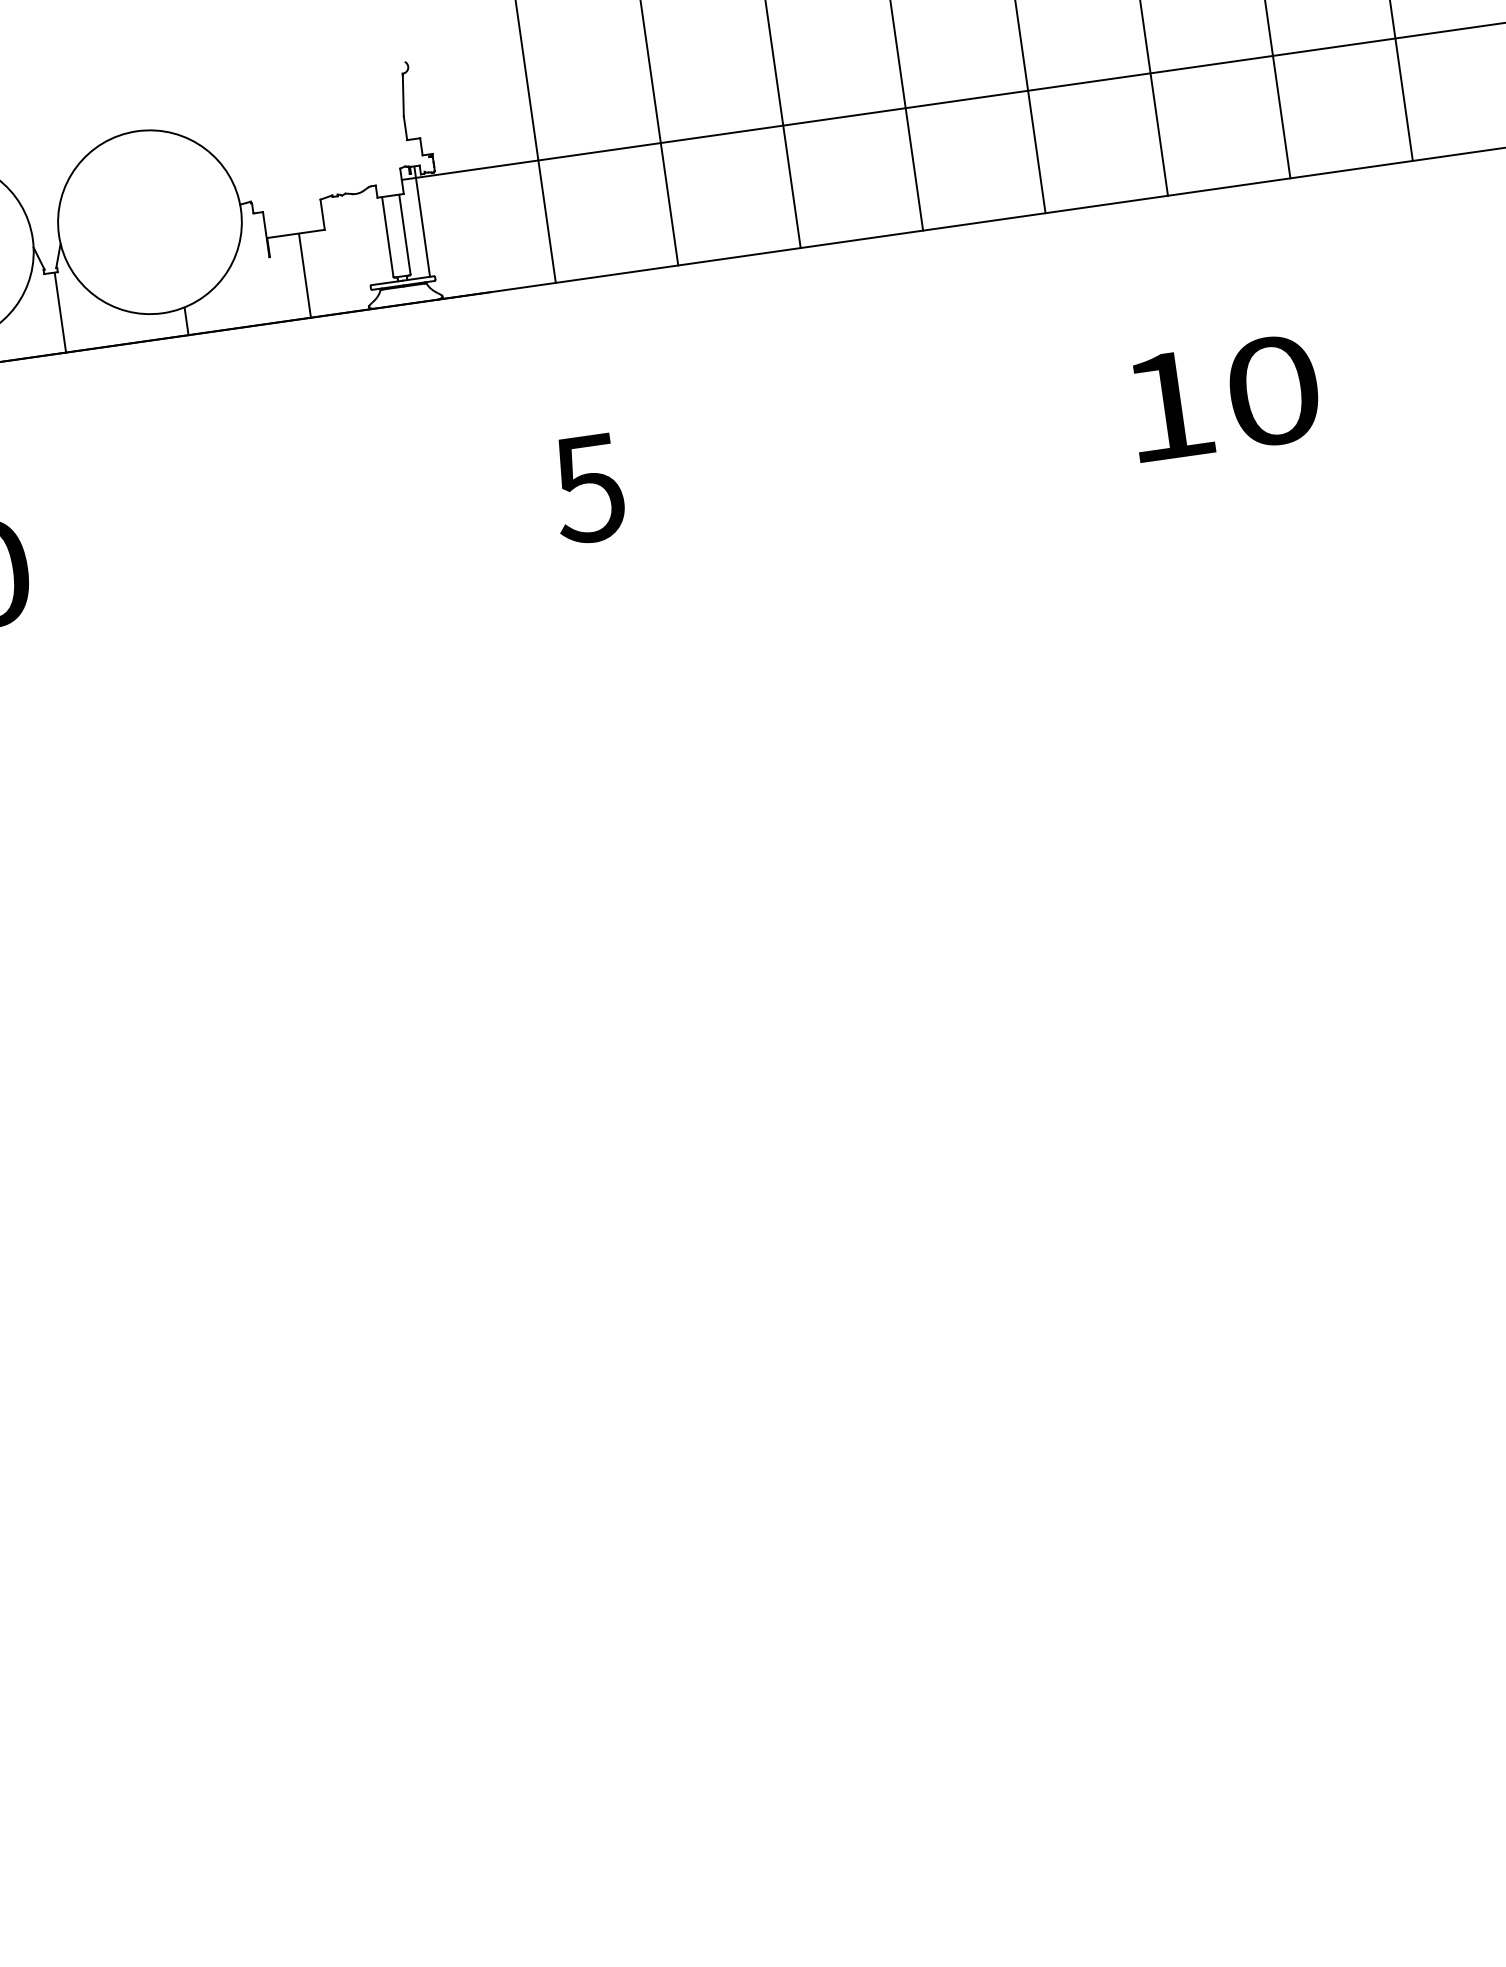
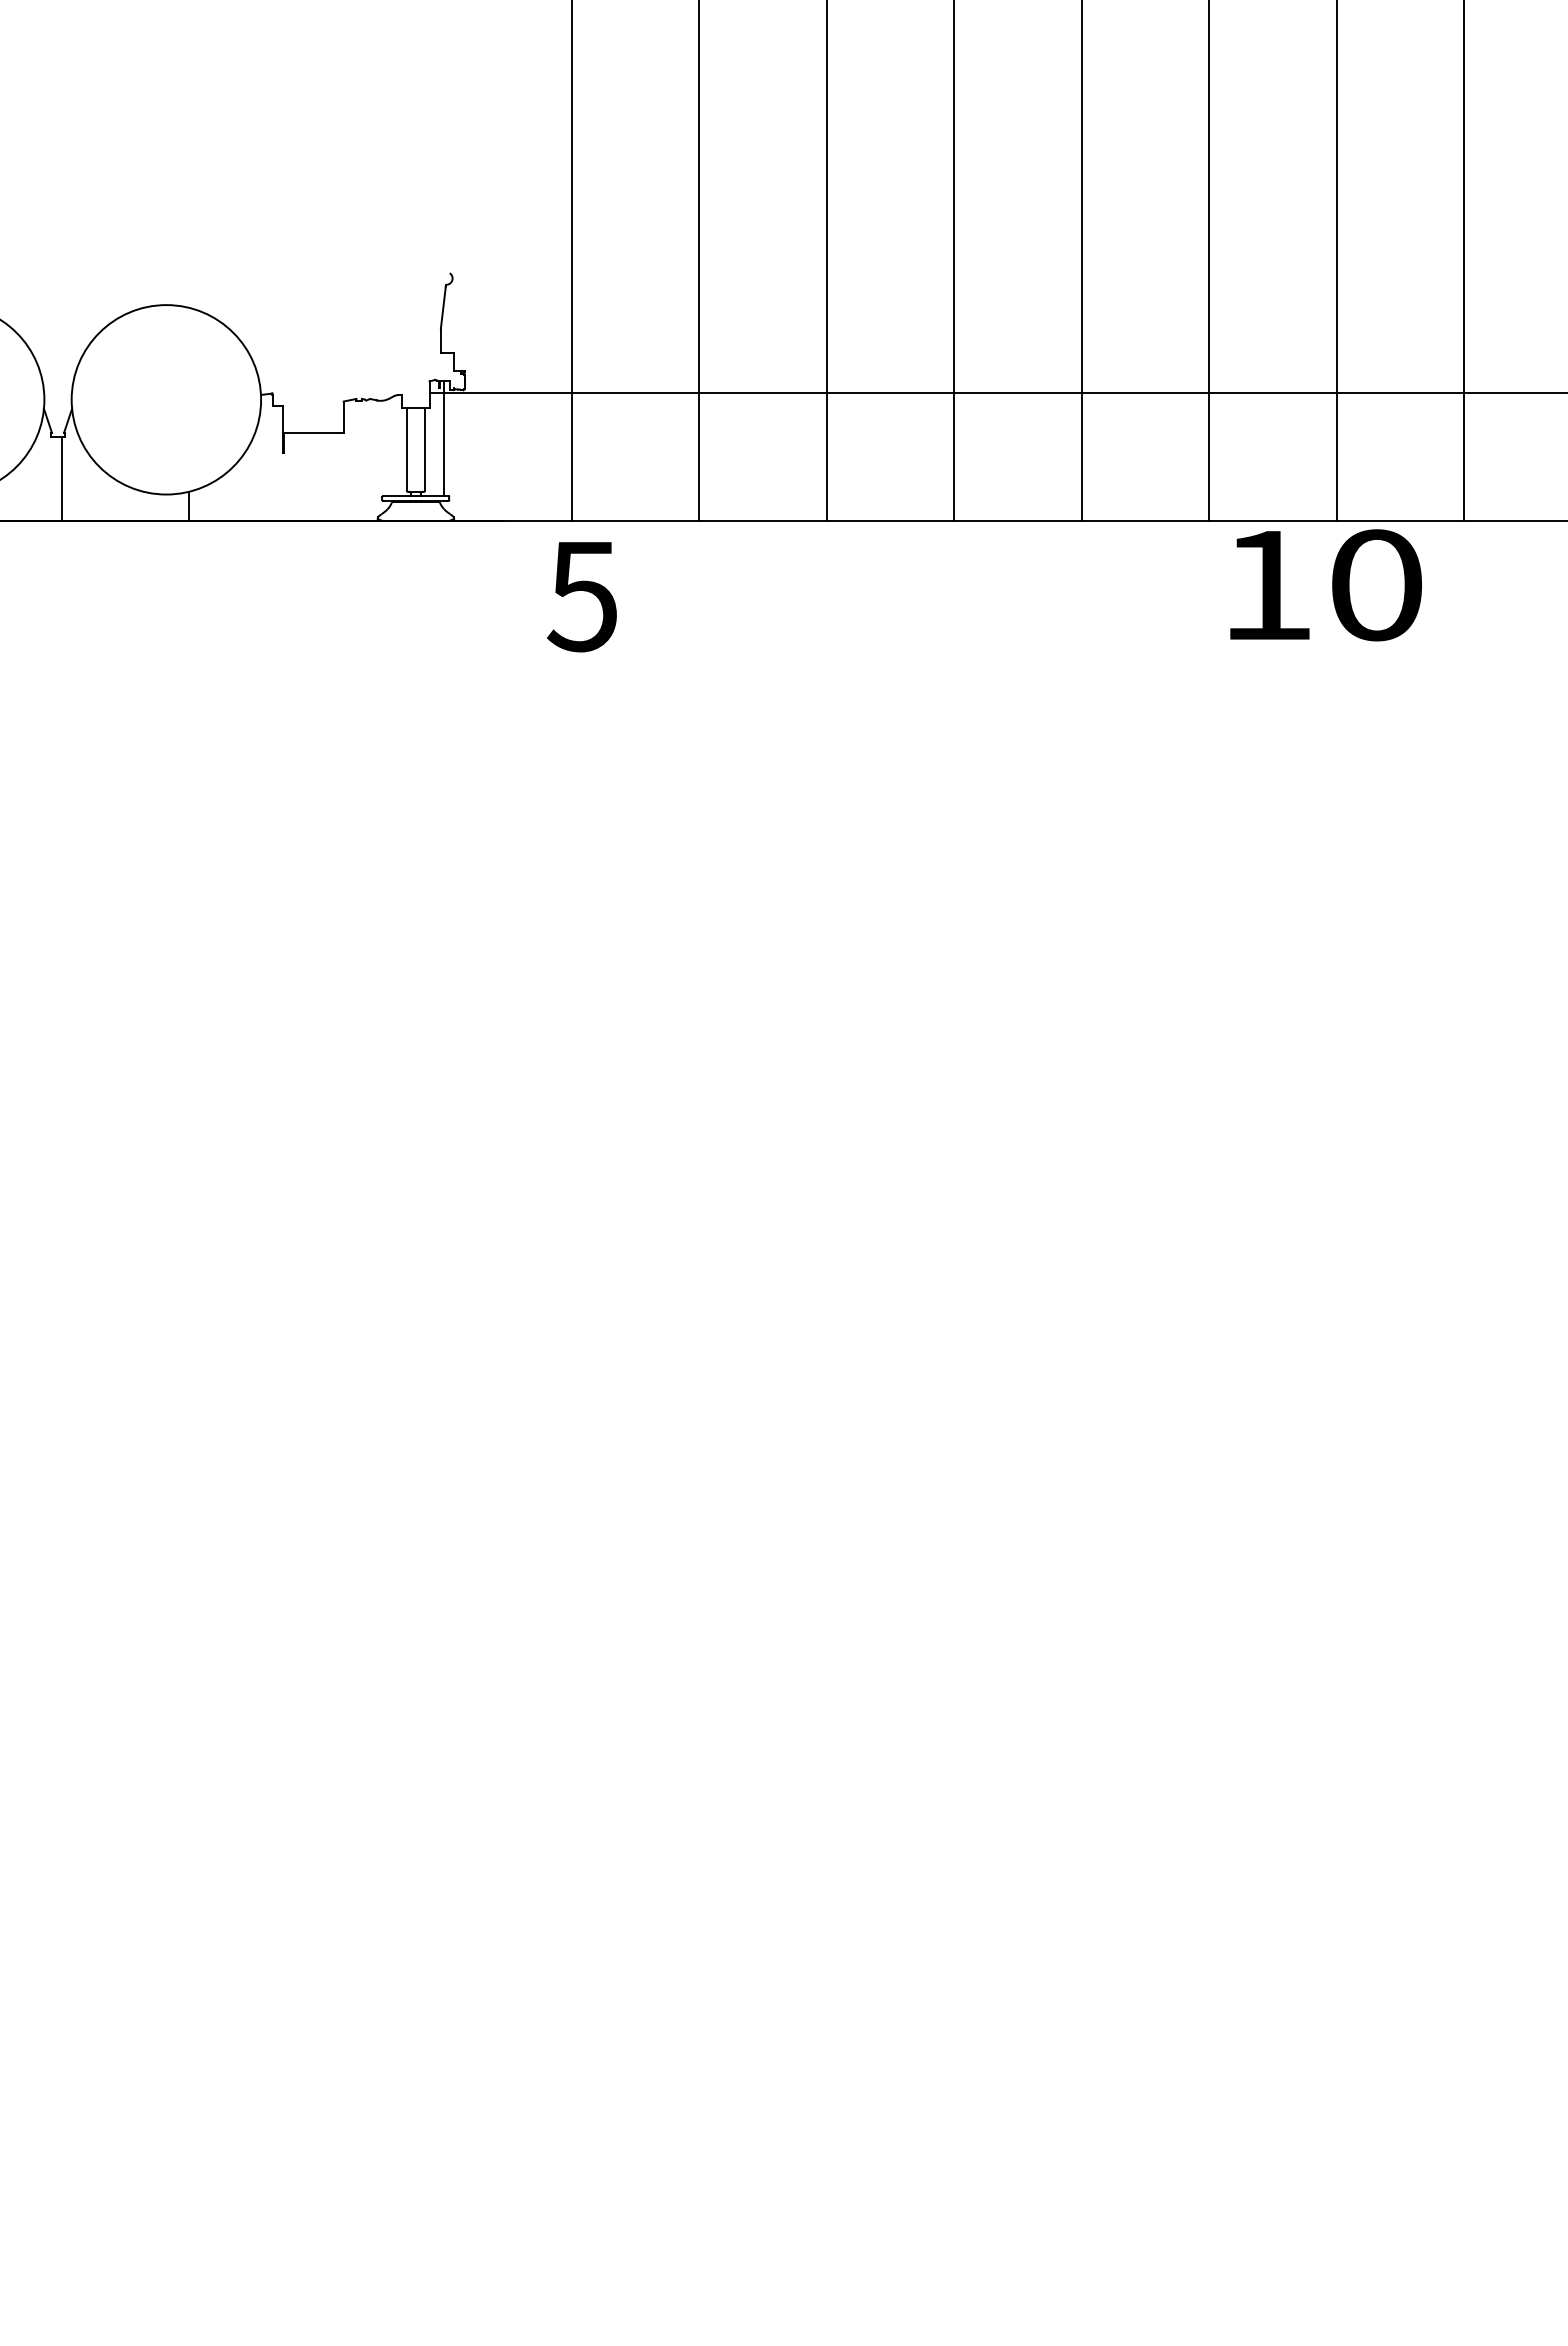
line: (304, 275) -> (316, 476), removed
text: (1224, 398) -> (1325, 585), moved
text: (587, 489) -> (581, 597), moved

